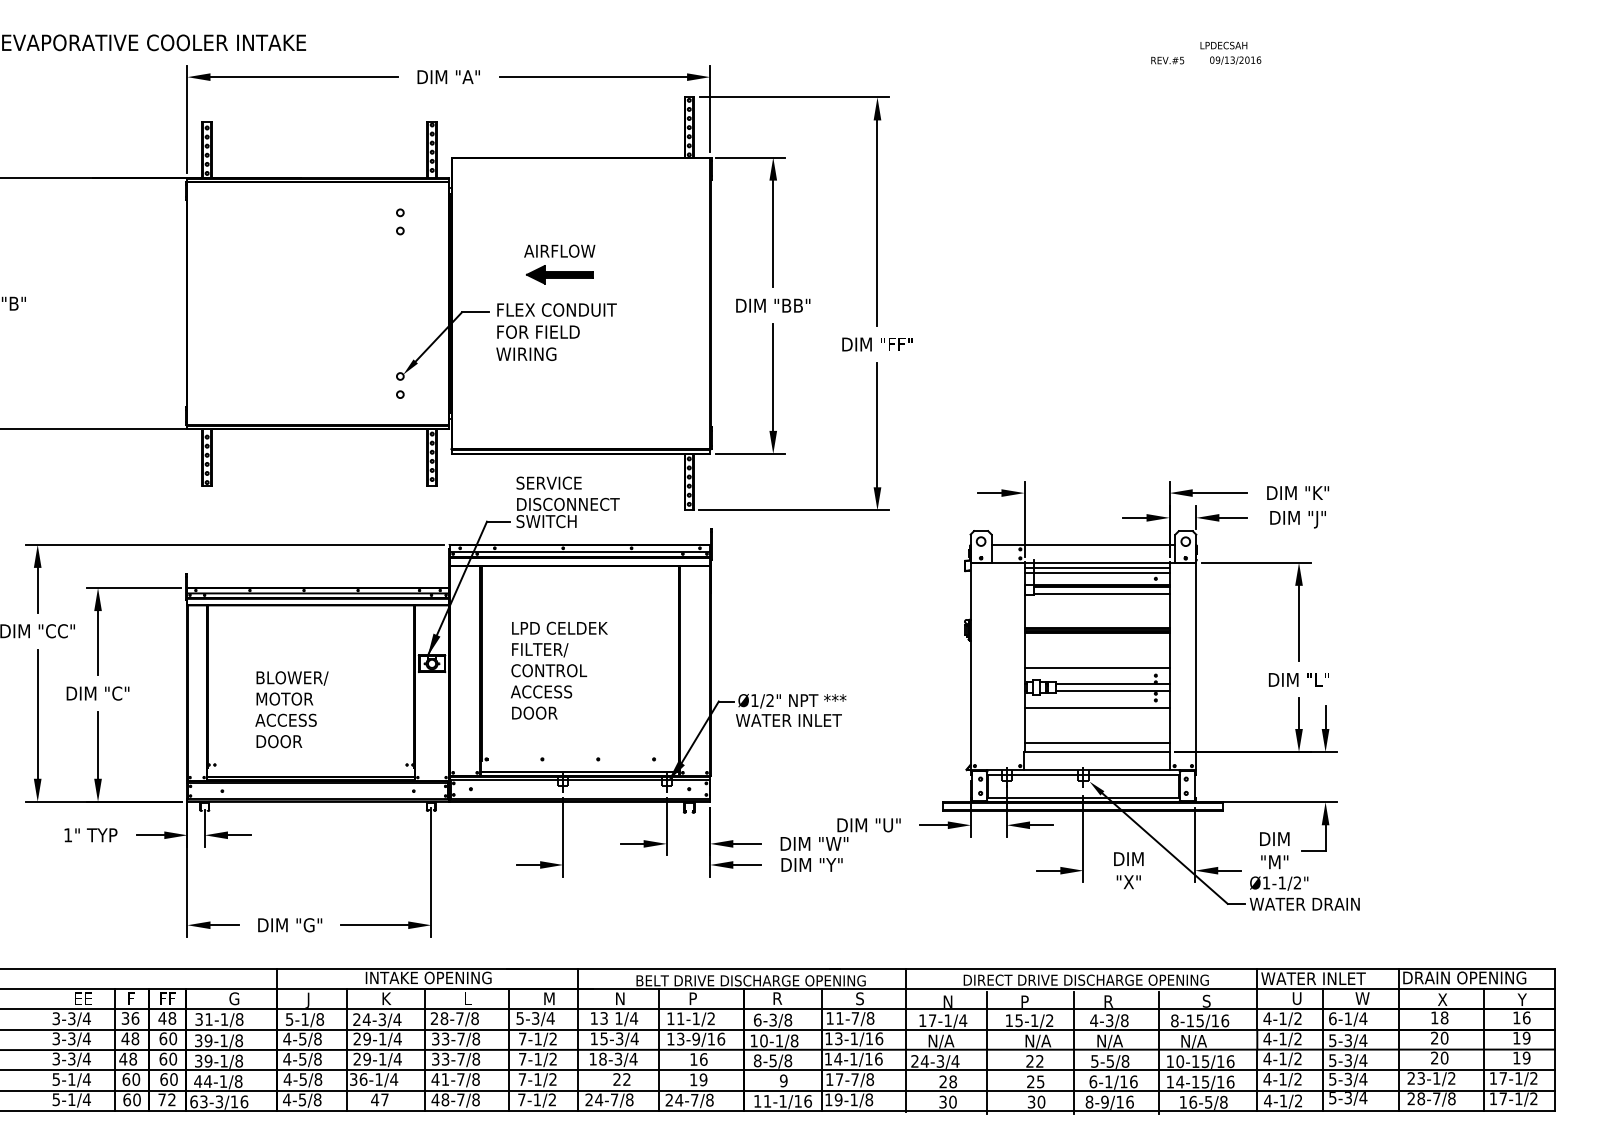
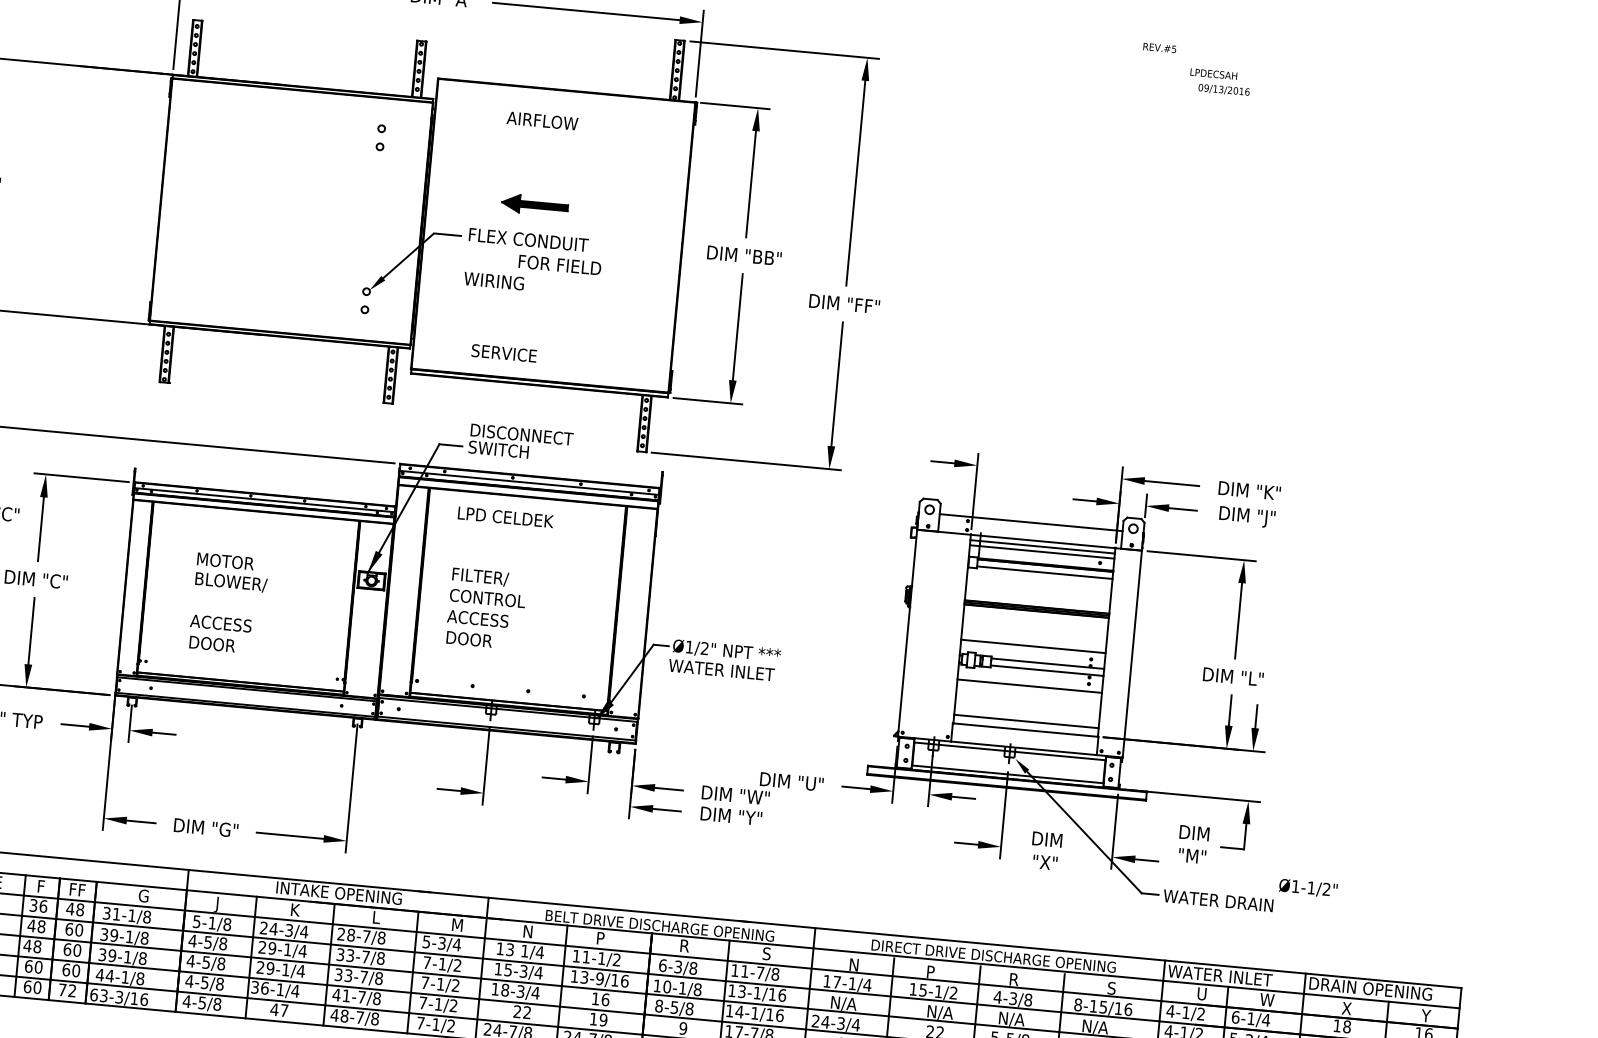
text: (1230, 52) -> (1219, 81), moved
text: (559, 250) -> (542, 120), moved
text: (538, 331) -> (560, 264), moved
text: (548, 482) -> (503, 352), moved
text: (559, 627) -> (505, 516), moved
text: (284, 698) -> (225, 560), moved
text: (1279, 883) -> (1308, 888), moved

